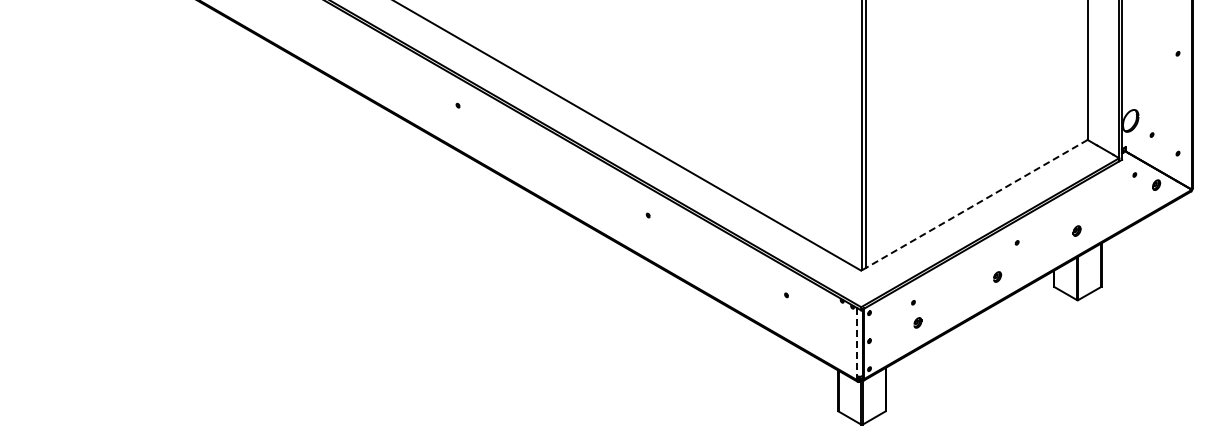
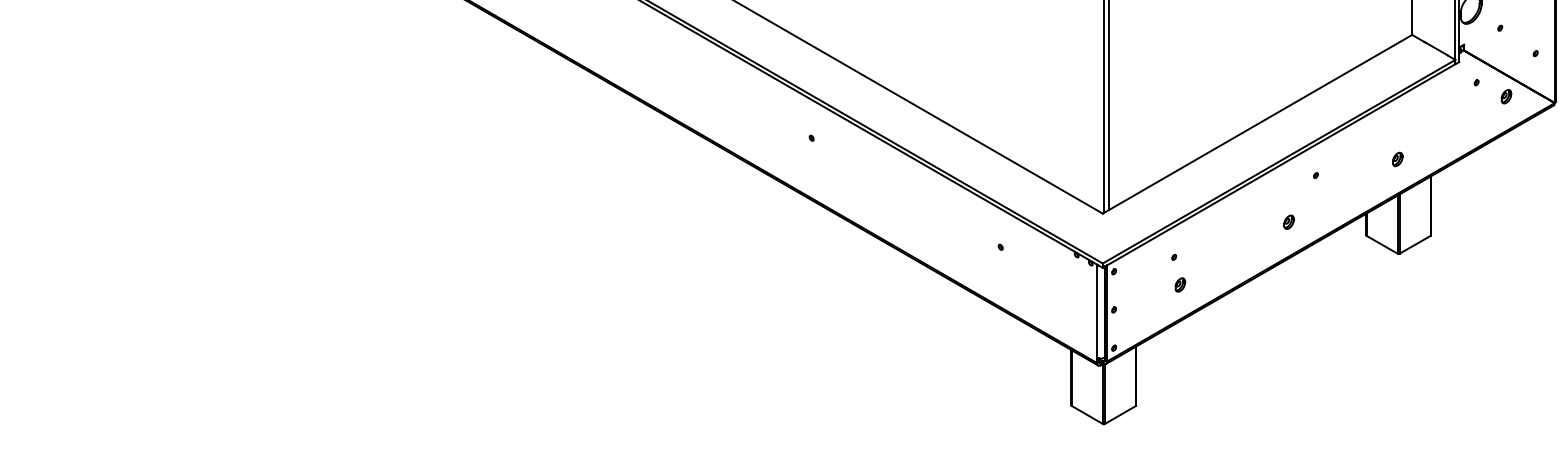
line: (974, 205) -> (1257, 124), dashed -> solid
line: (857, 342) -> (1097, 311), dashed -> solid

